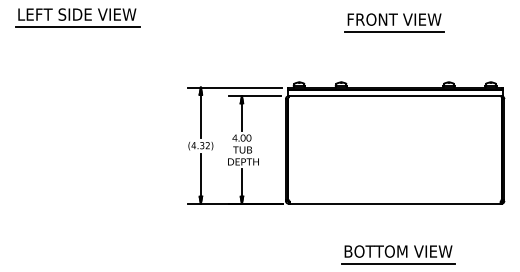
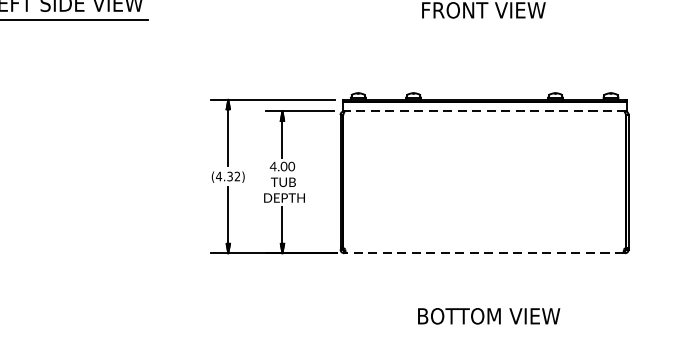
line: (394, 31) -> (483, 25), removed
line: (395, 96) -> (485, 111), solid -> dashed
line: (395, 203) -> (485, 252), solid -> dashed
line: (397, 263) -> (487, 332), removed

